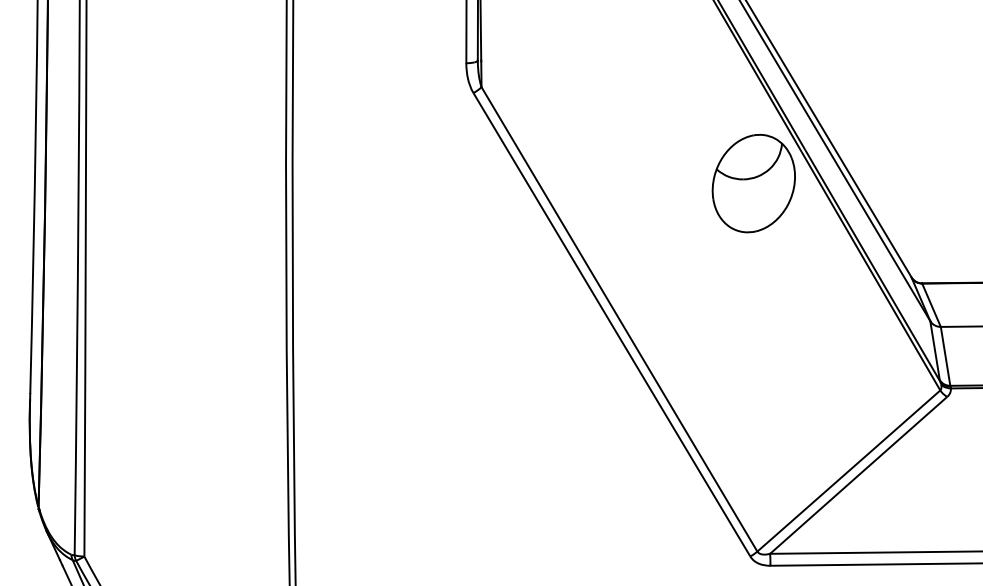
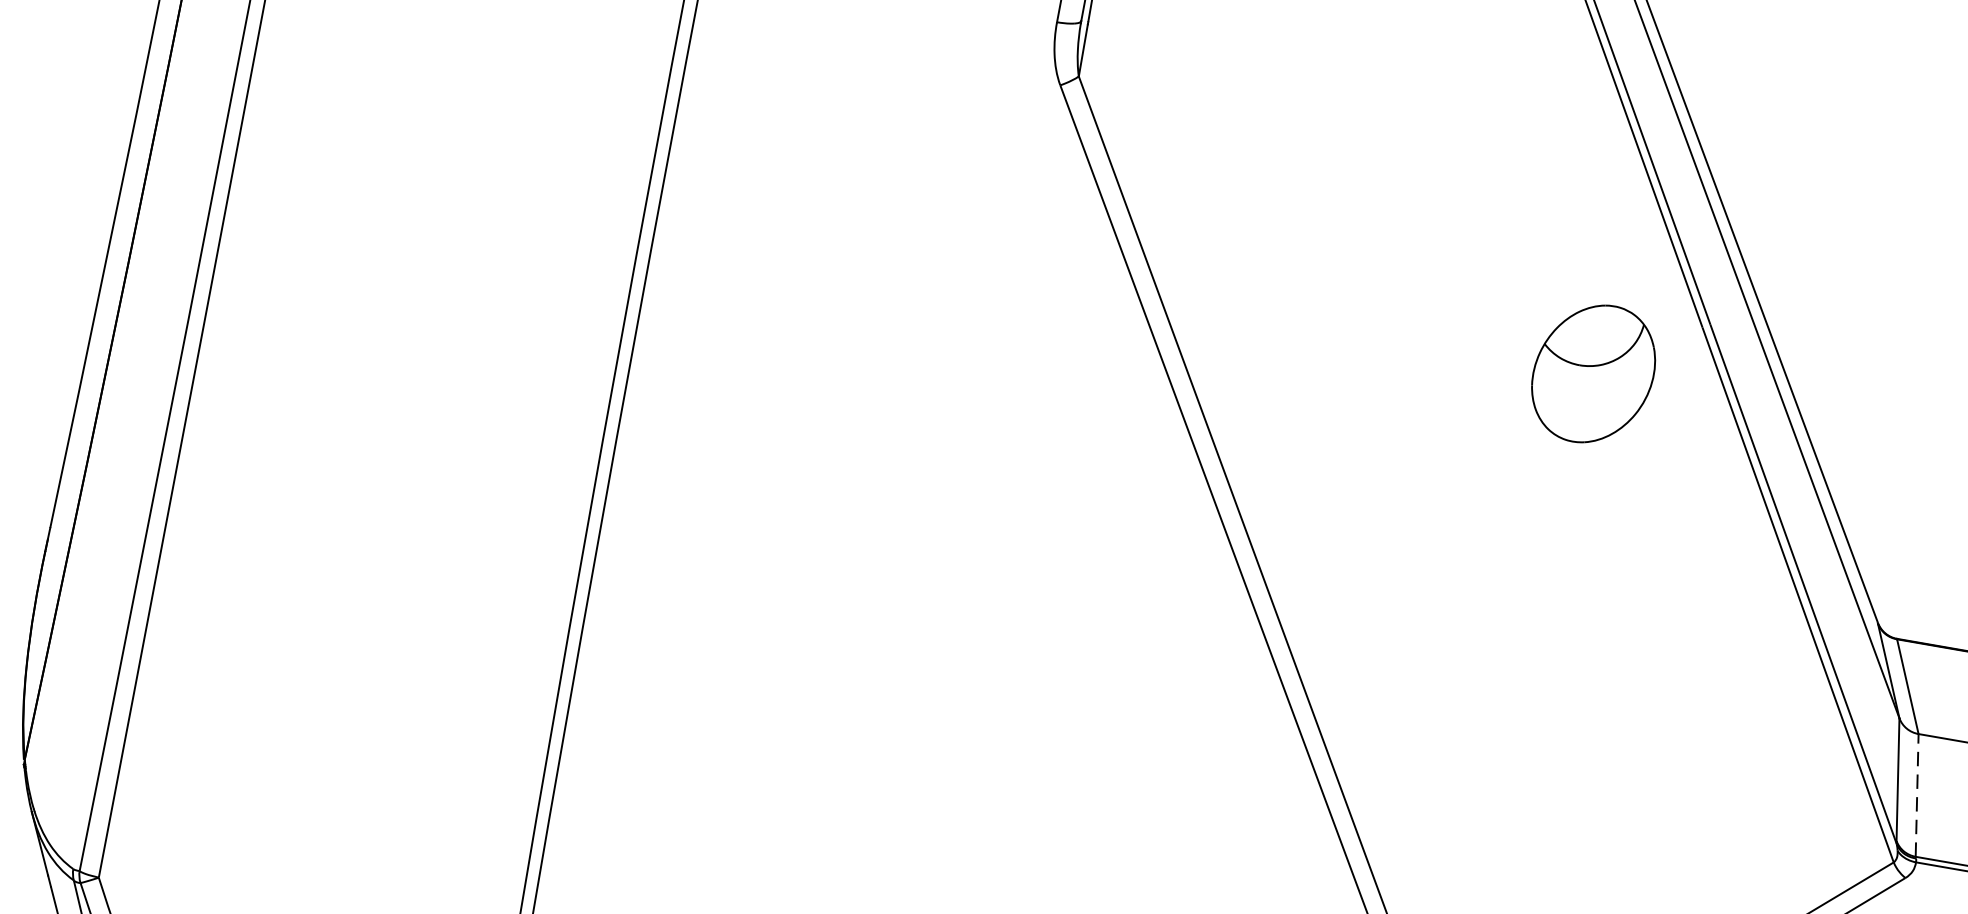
part: (753, 183) -> (1593, 373), size x0.7
line: (945, 356) -> (1916, 795), solid -> dashed

